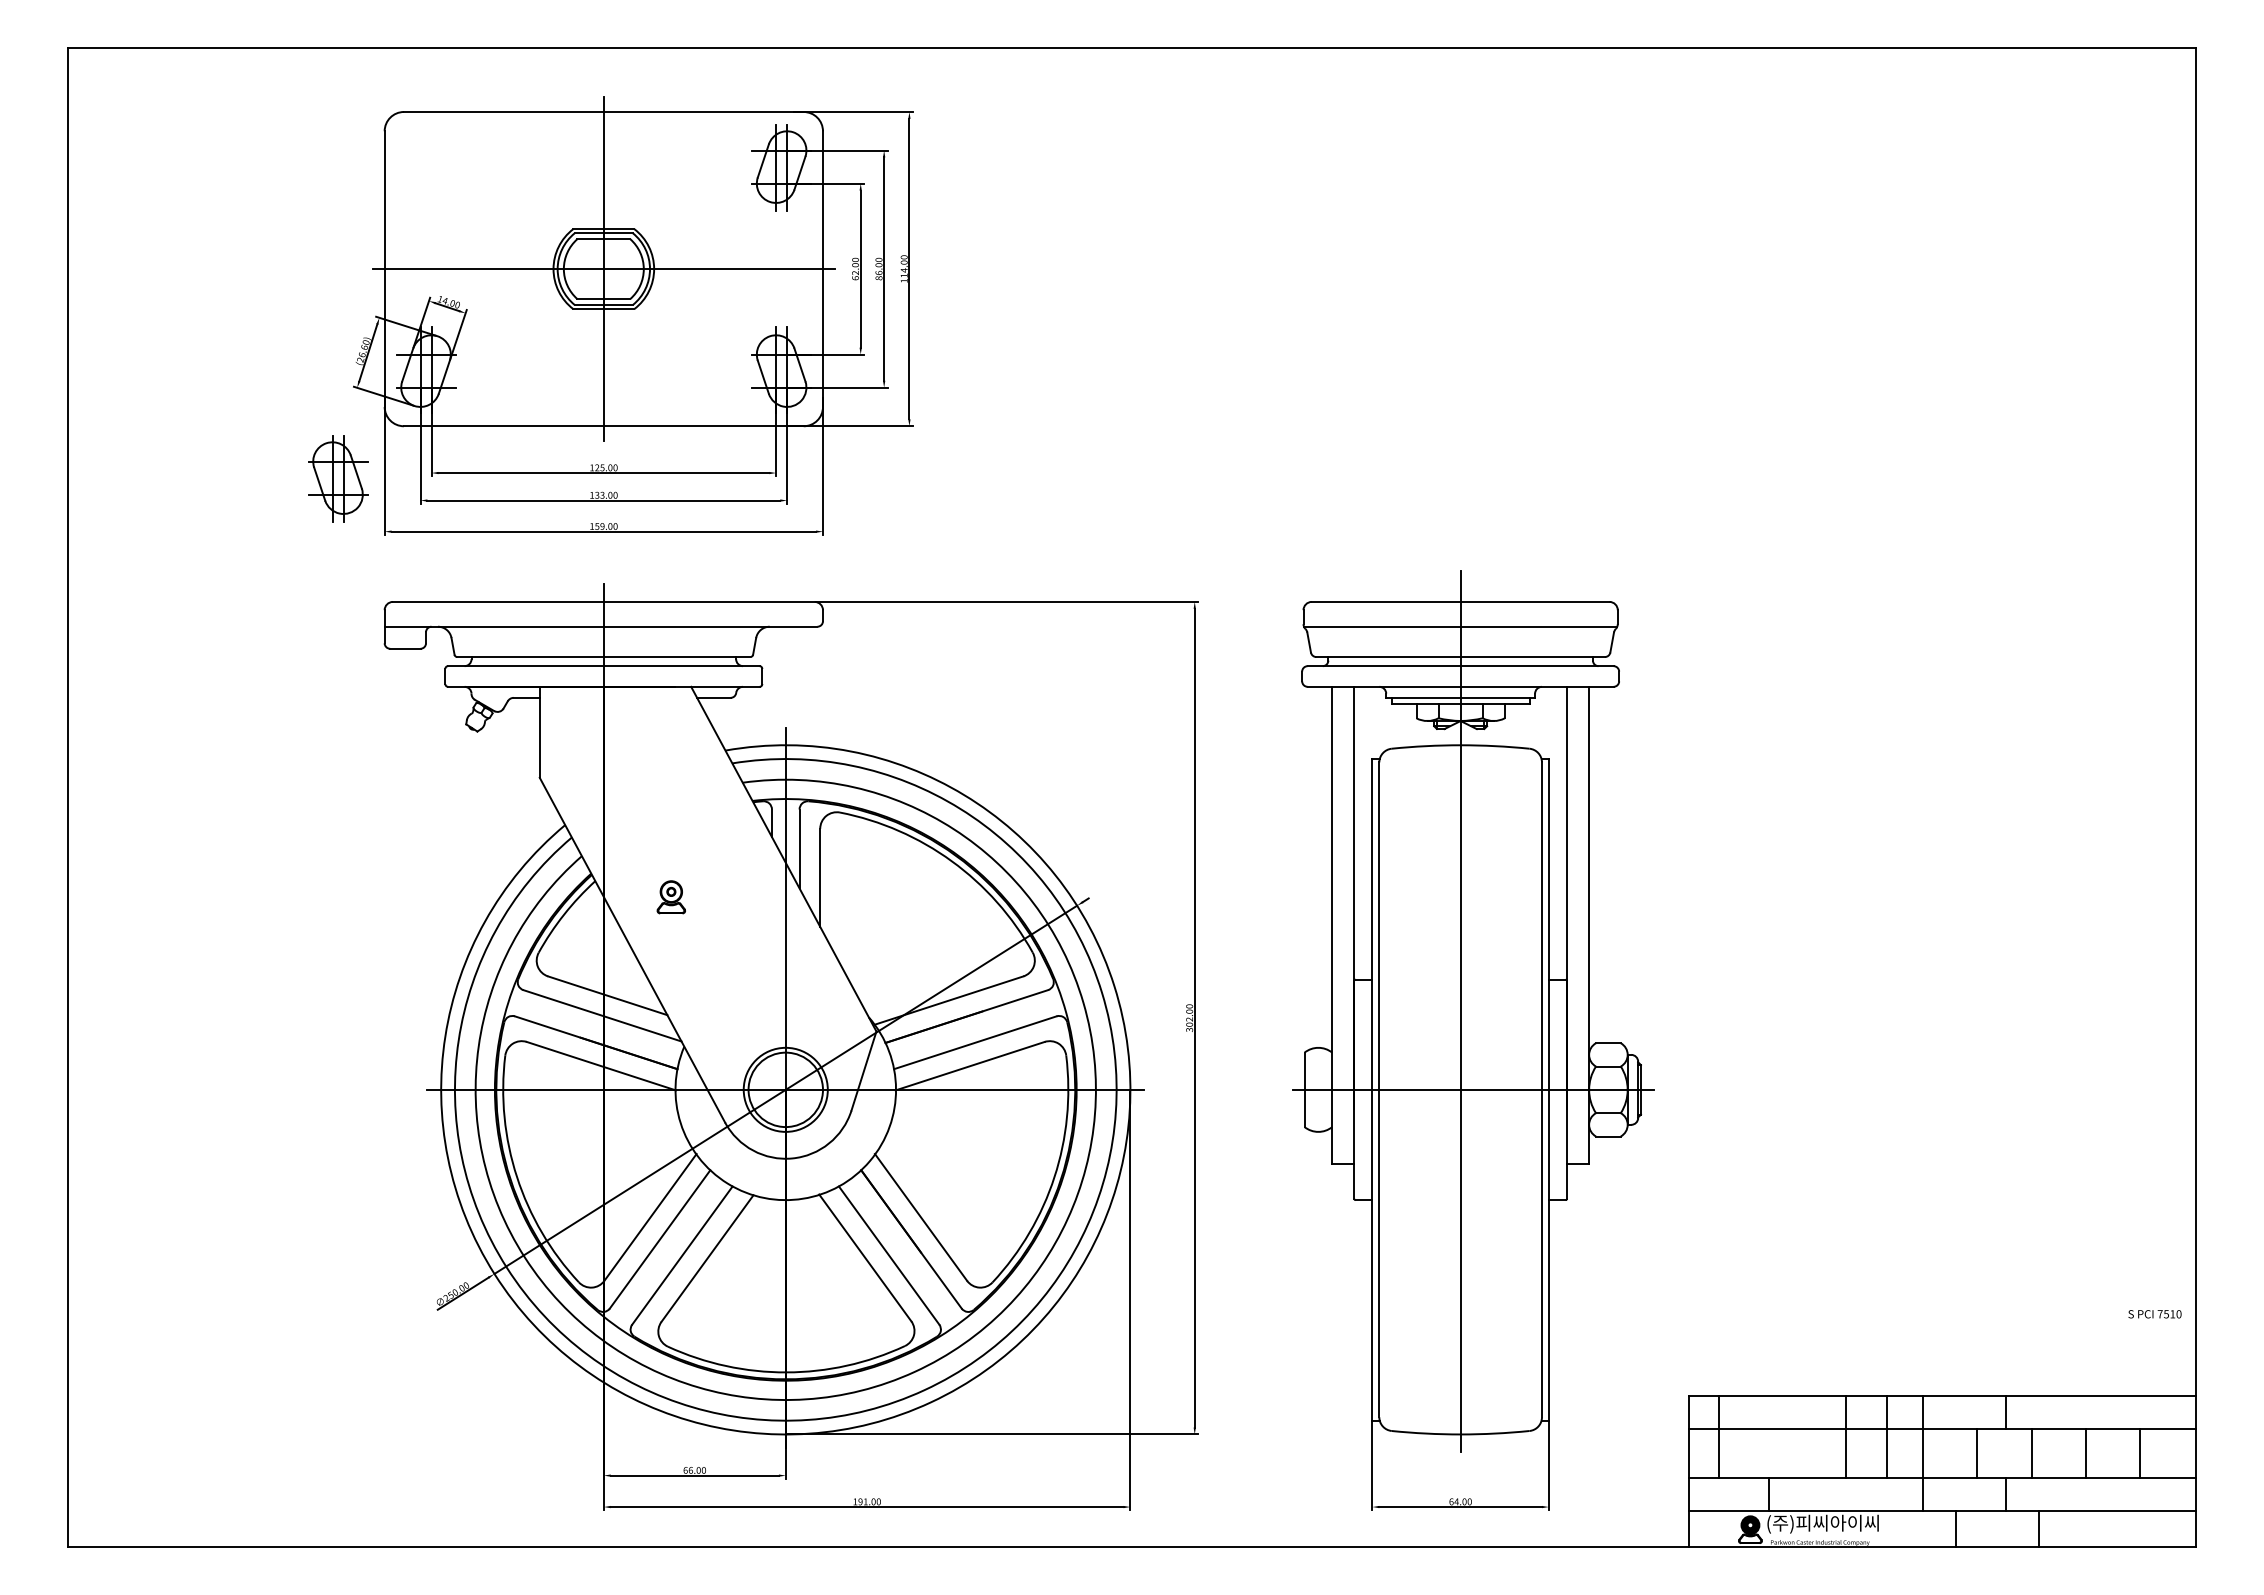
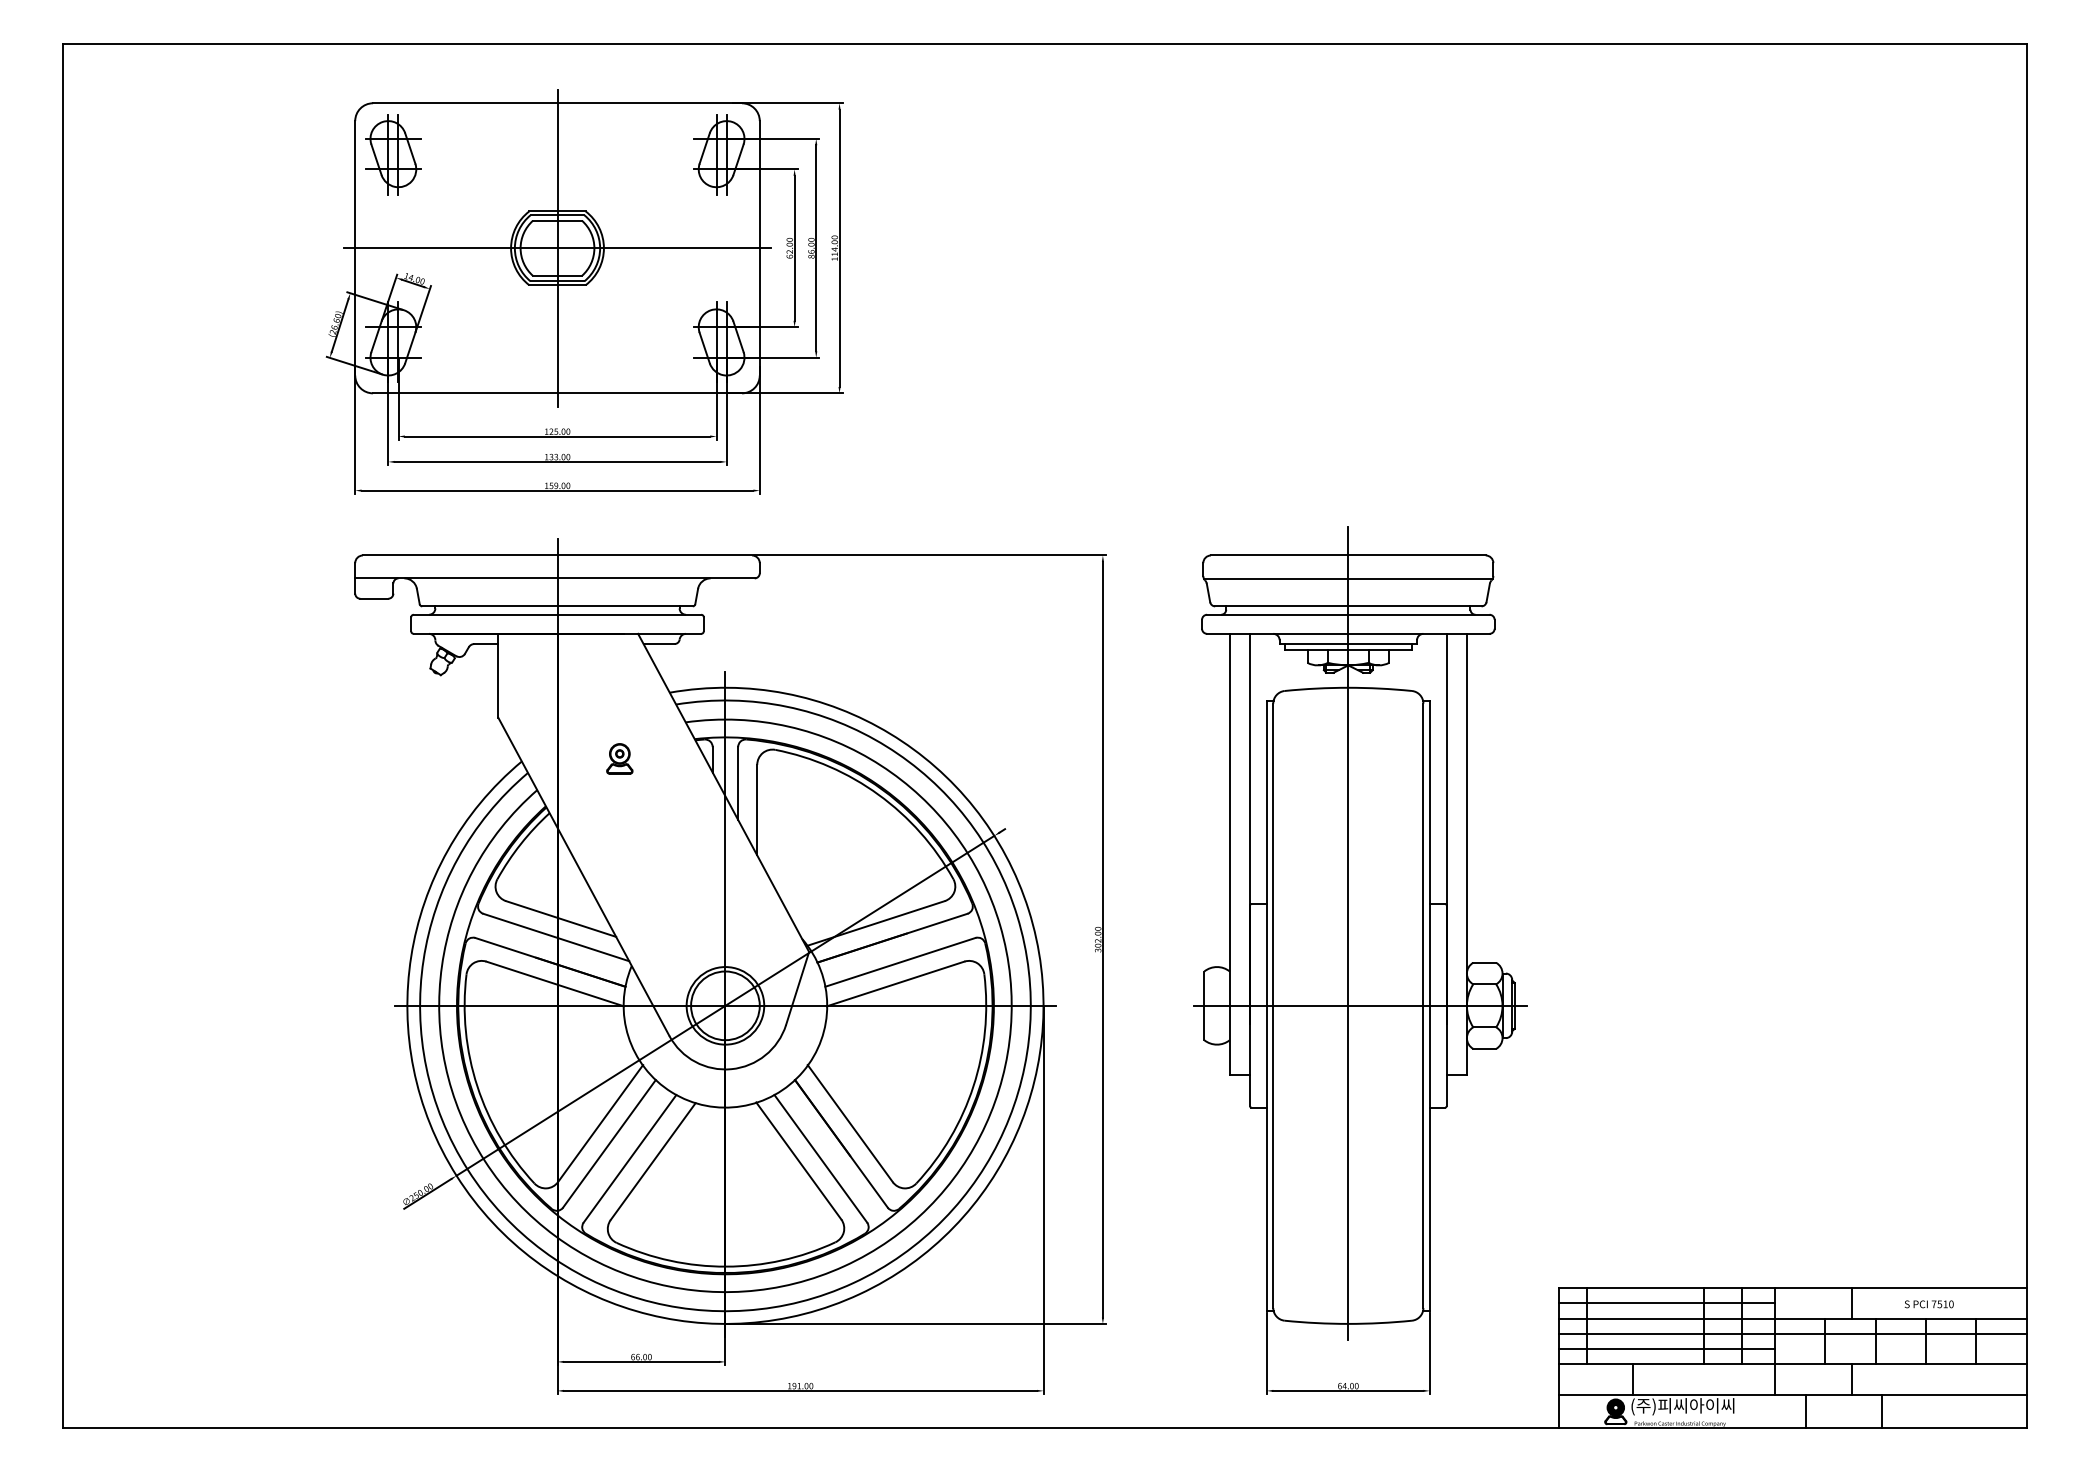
part: (338, 478) -> (393, 154), moved
part: (670, 897) -> (619, 759), moved
text: (2154, 1314) -> (1928, 1304), moved
line: (1805, 1412) -> (1666, 1303), added
line: (1942, 1445) -> (1793, 1334), added
line: (1805, 1461) -> (1666, 1348), added

